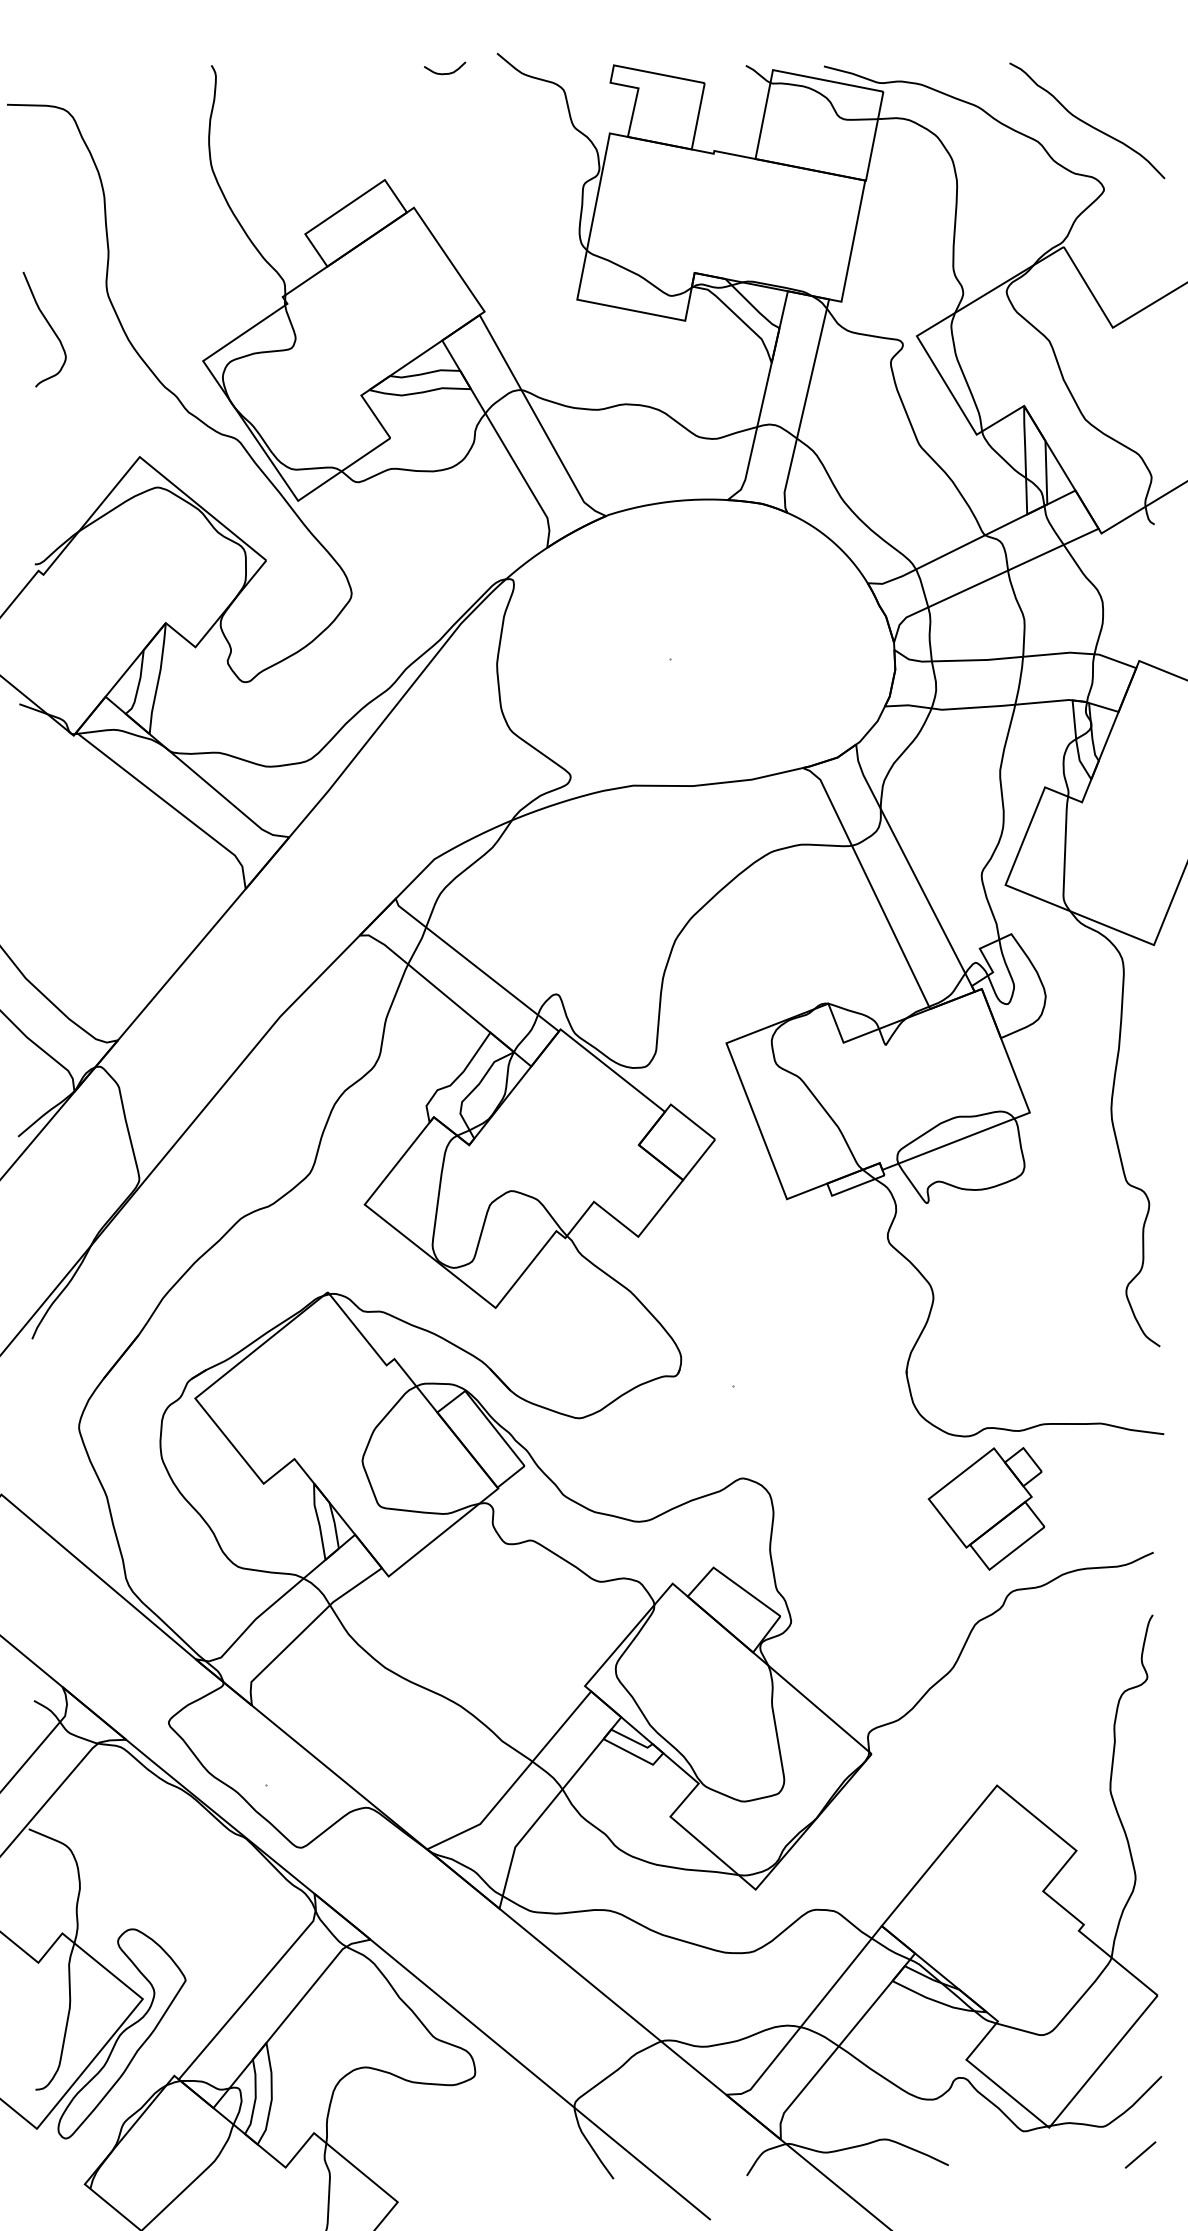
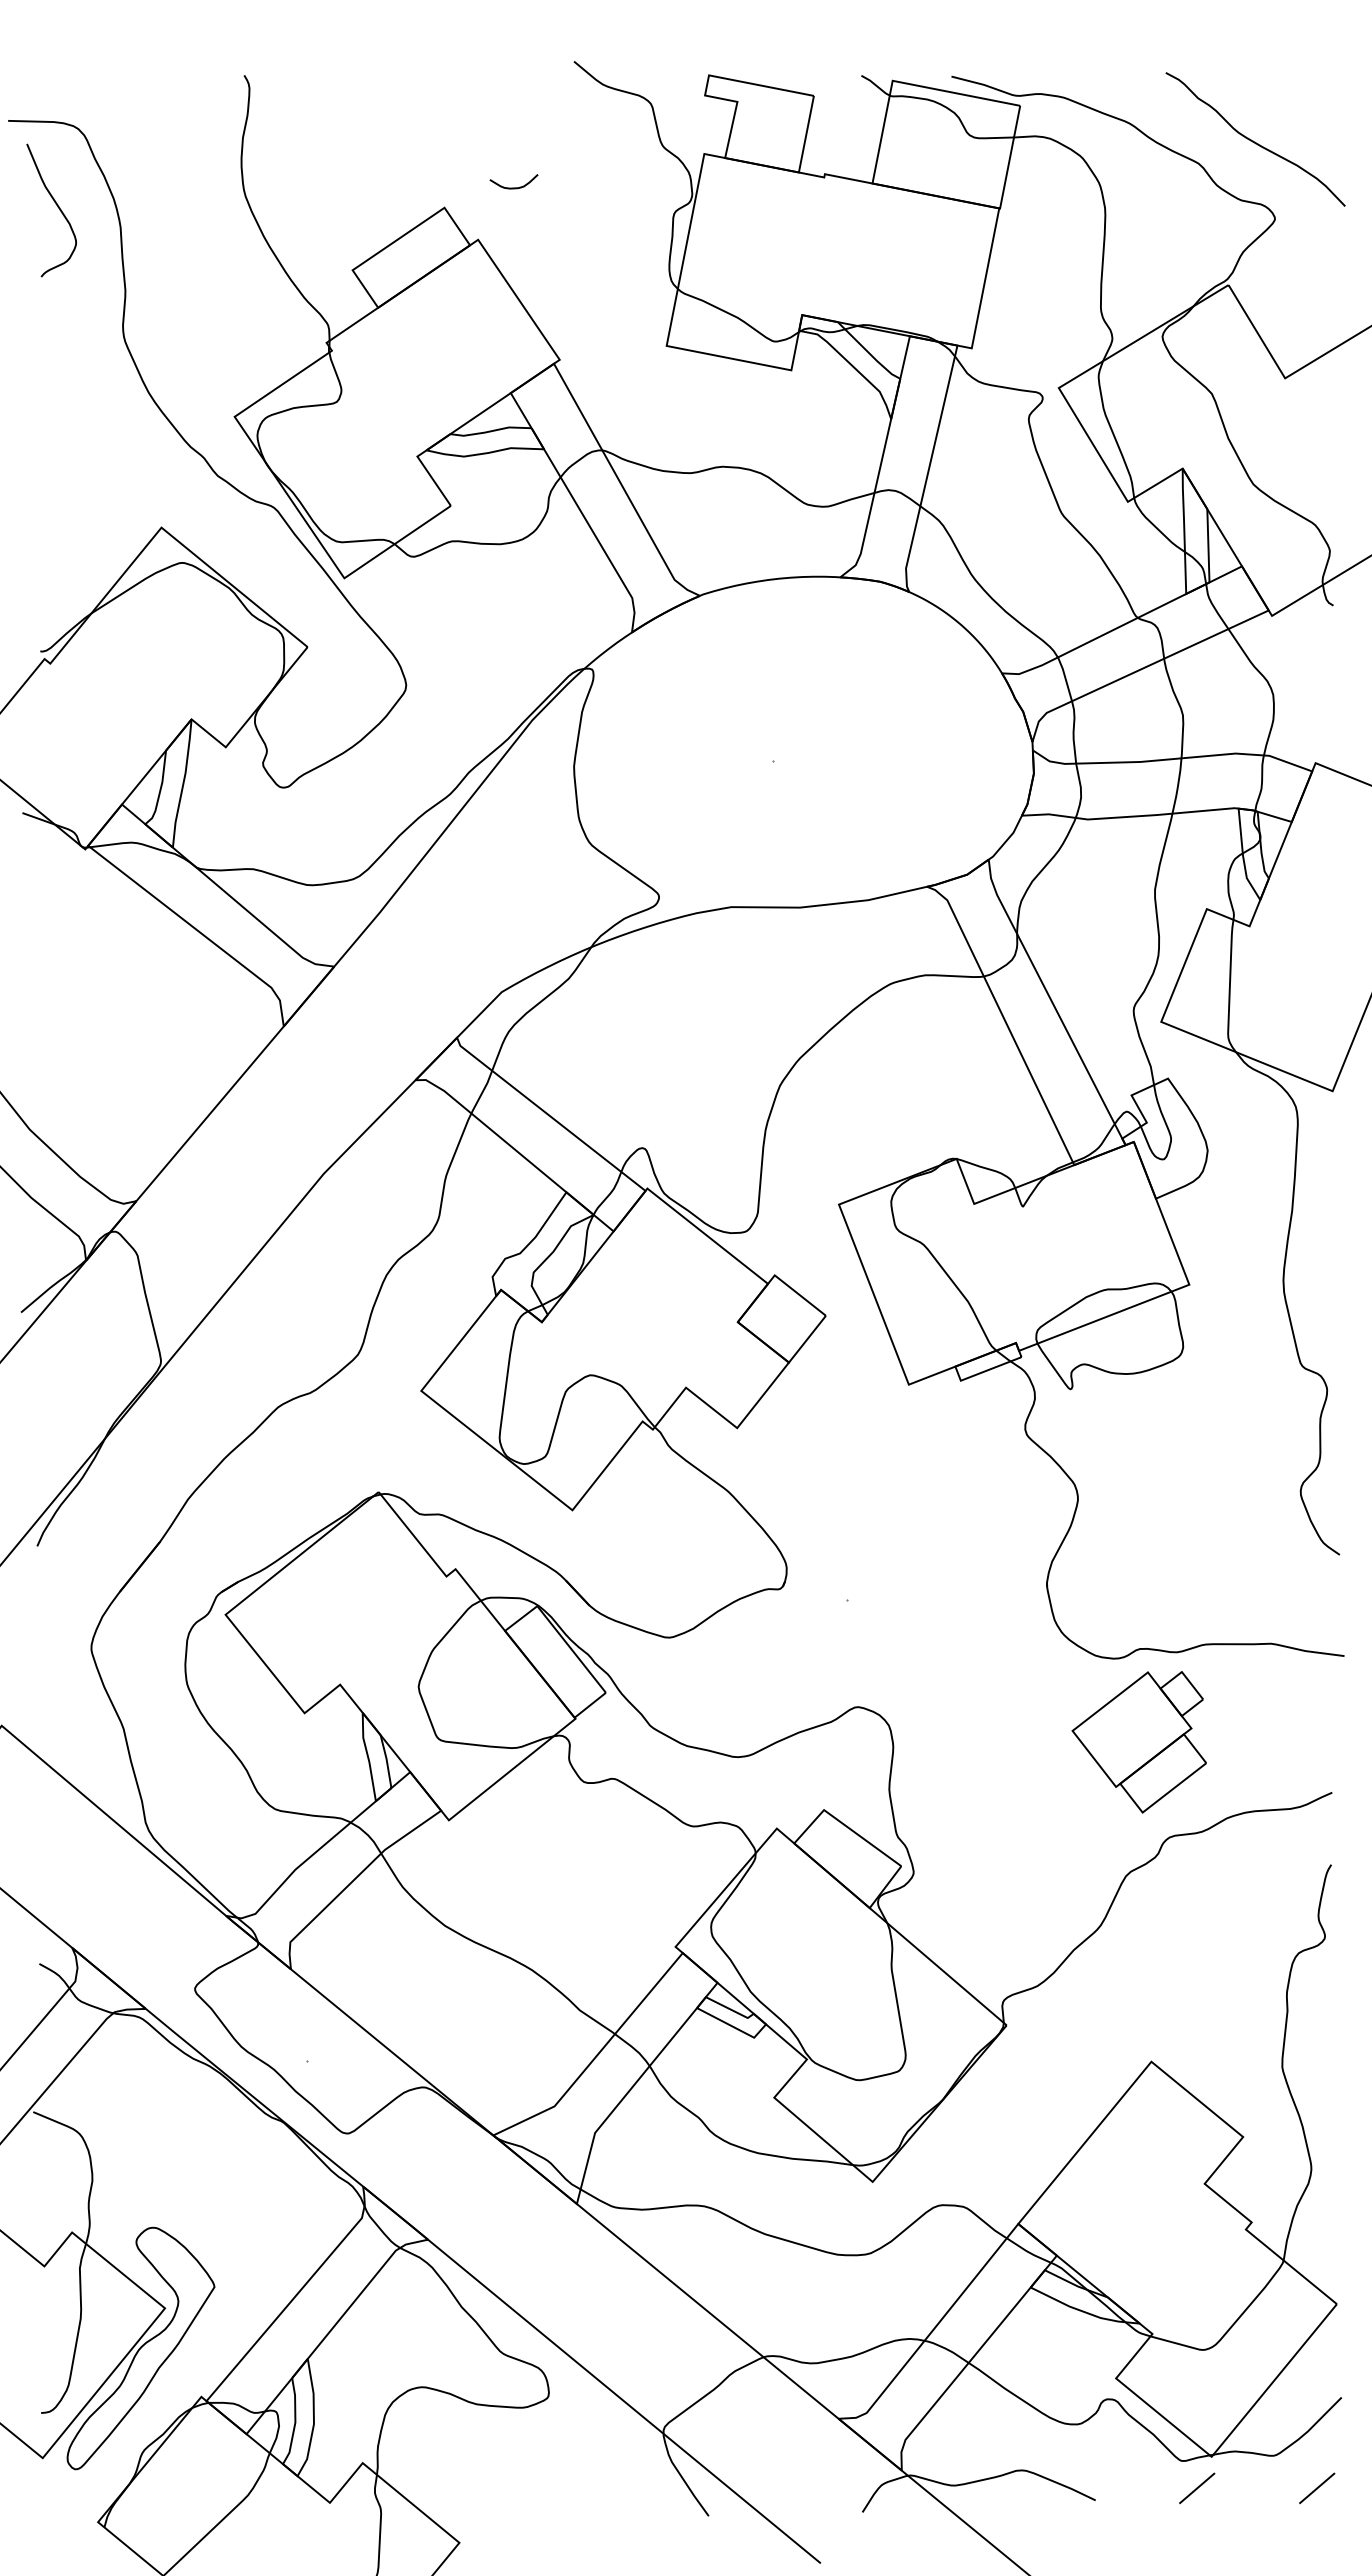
curve: (444, 73) -> (513, 187), moved
curve: (49, 327) -> (57, 207), moved
line: (1036, 2154) -> (1197, 2487), added

